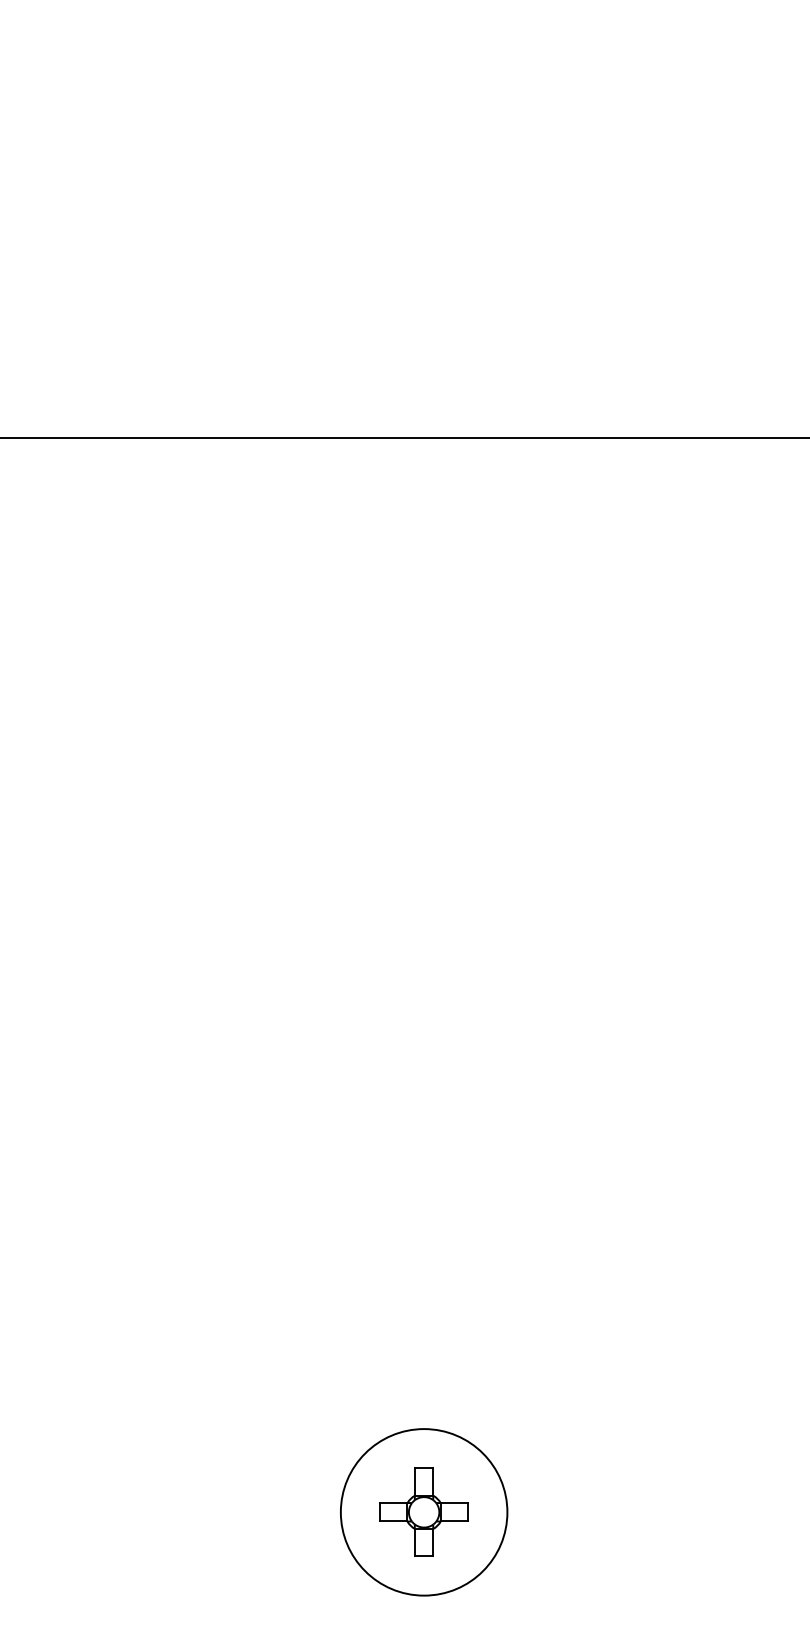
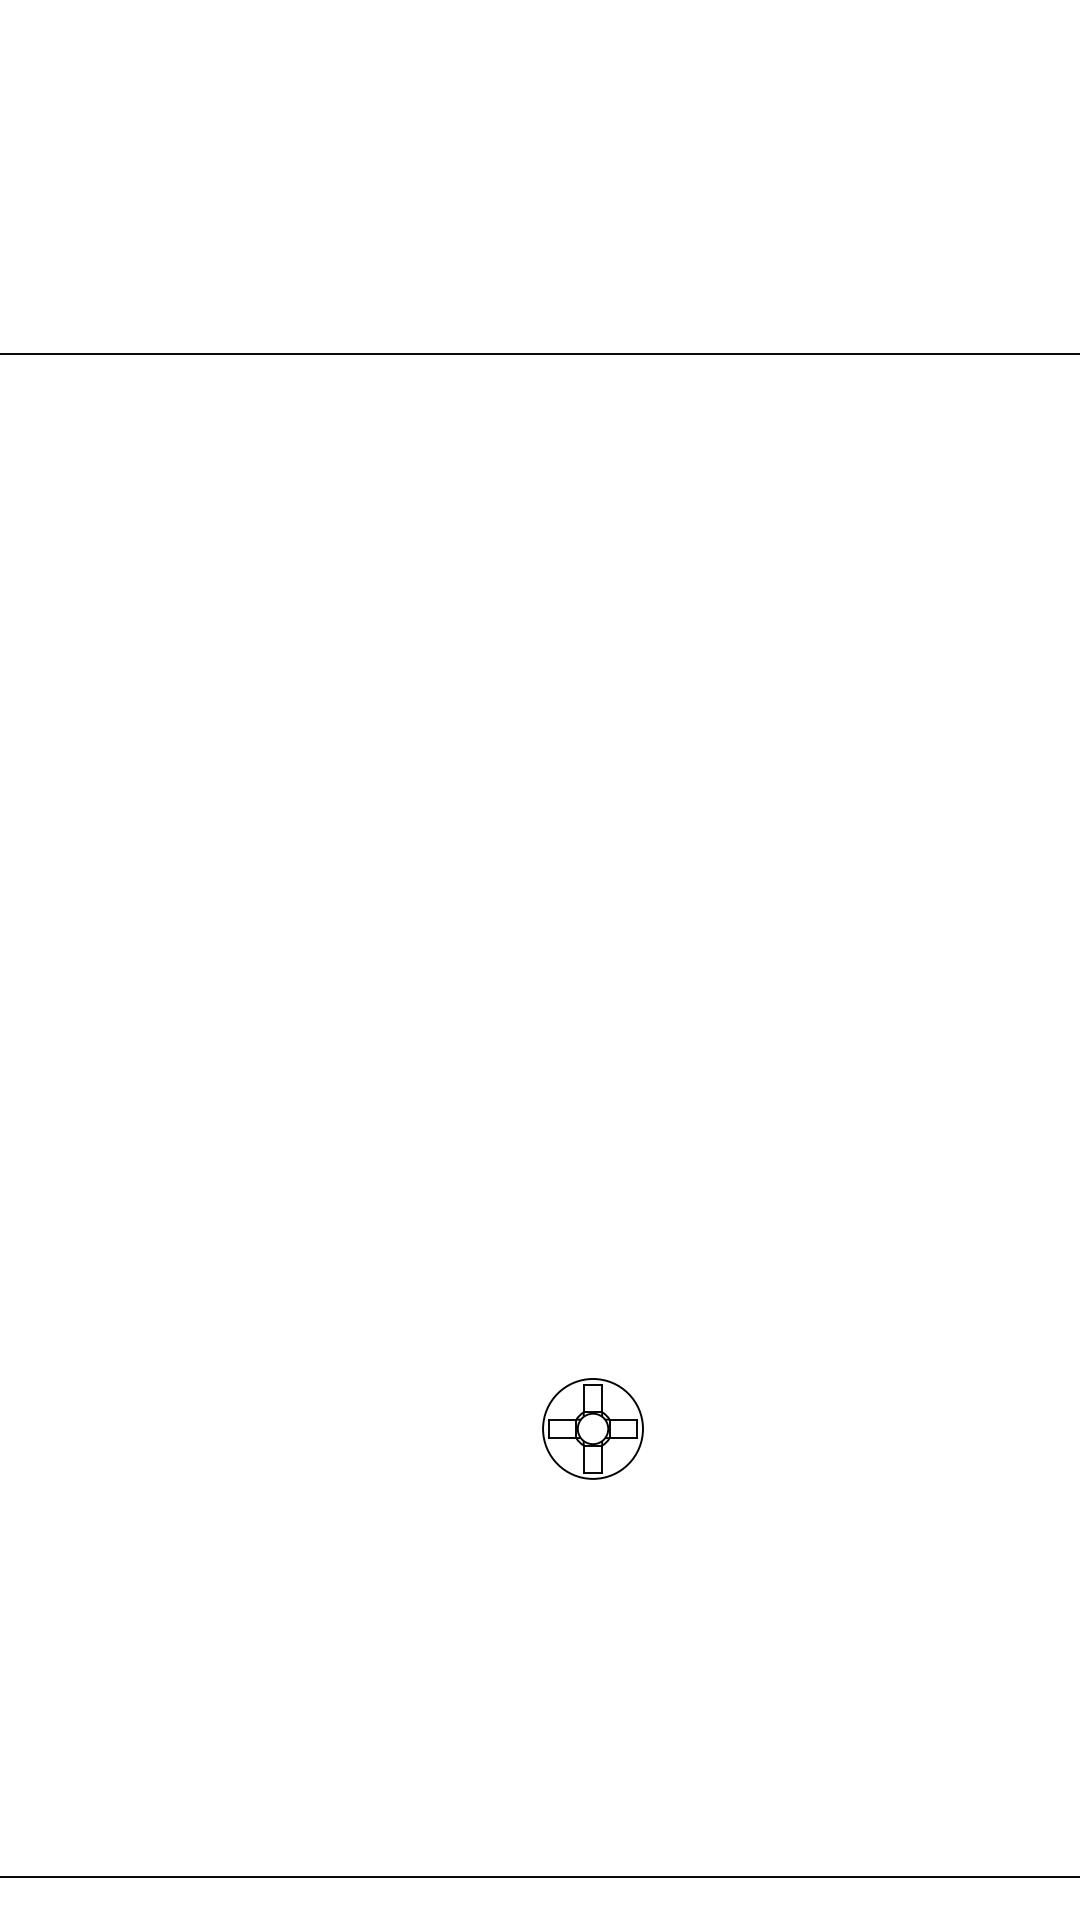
circle: (423, 1511) -> (592, 1428), size x0.6

